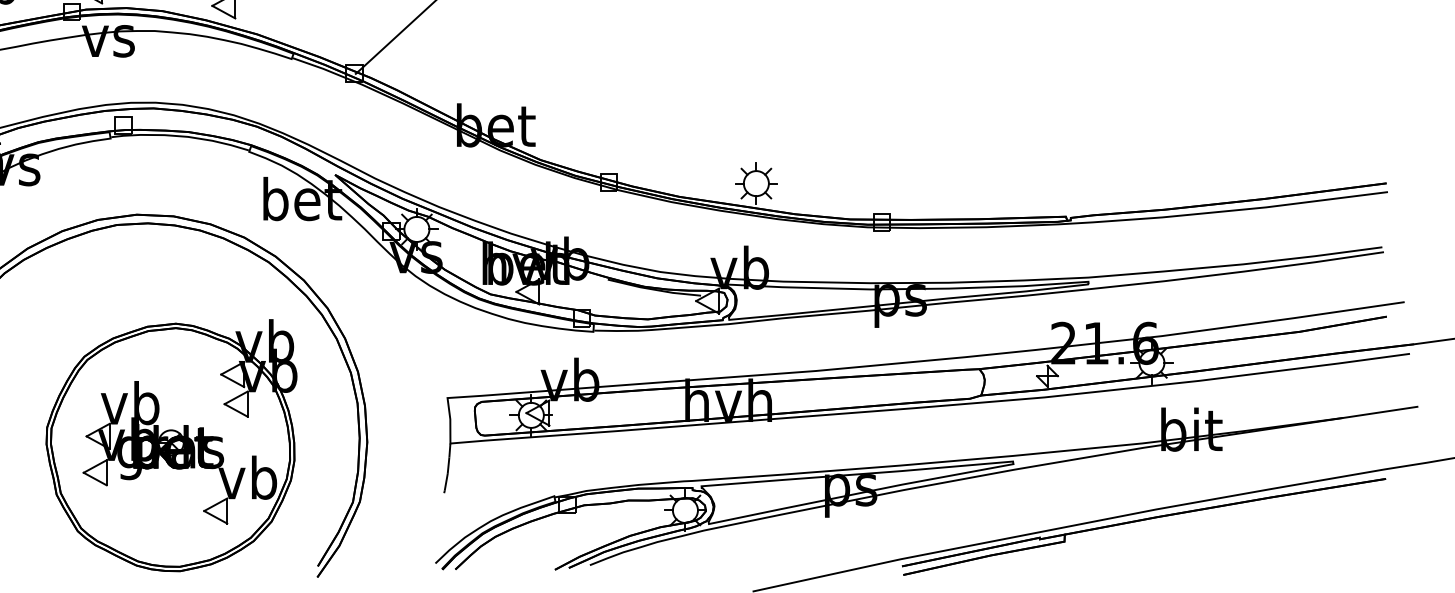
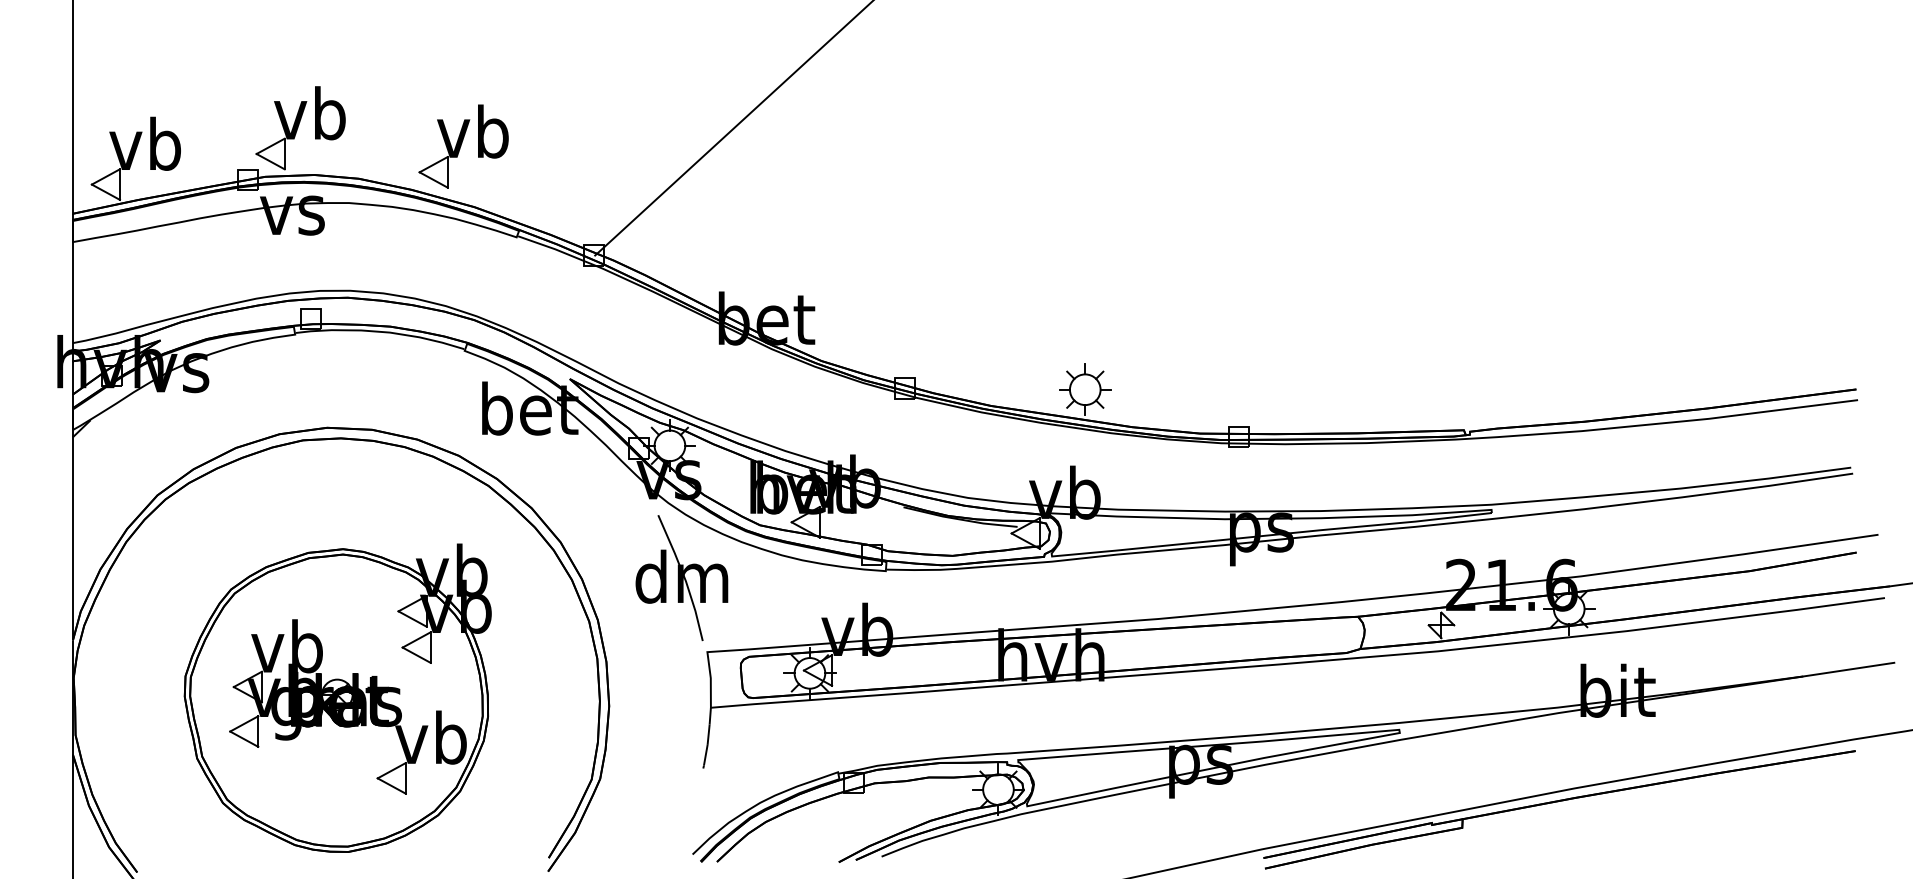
part: (426, 337) -> (681, 578), added
part: (171, 444) -> (337, 697), moved

